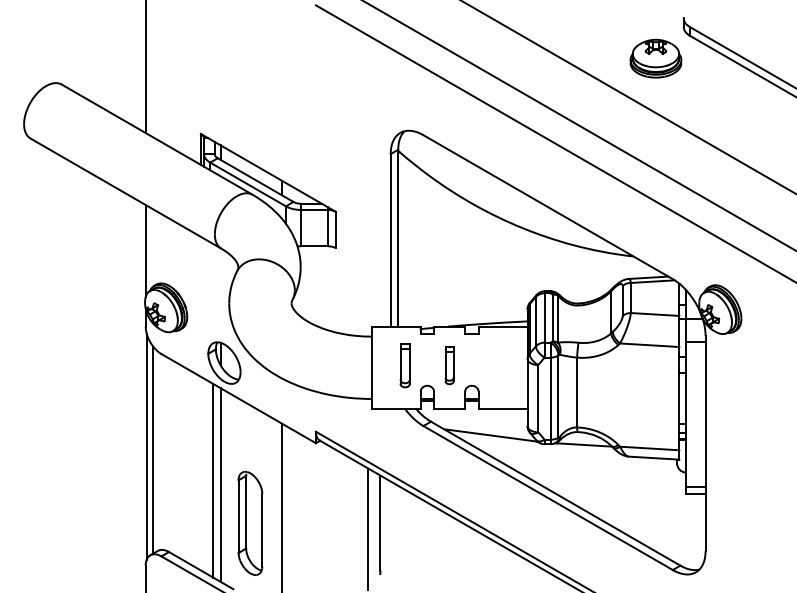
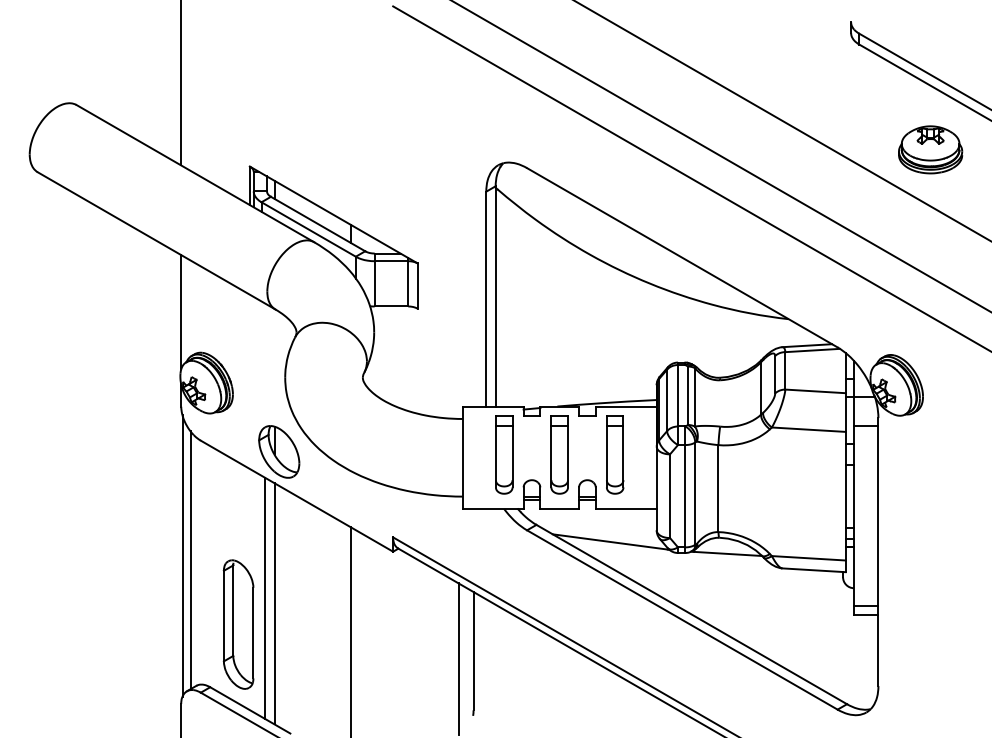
part: (655, 58) -> (930, 149), moved
part: (405, 365) -> (504, 454), size x1.43
part: (449, 365) -> (559, 454), size x1.67
part: (494, 365) -> (615, 454), added
part: (250, 523) -> (238, 624), moved

